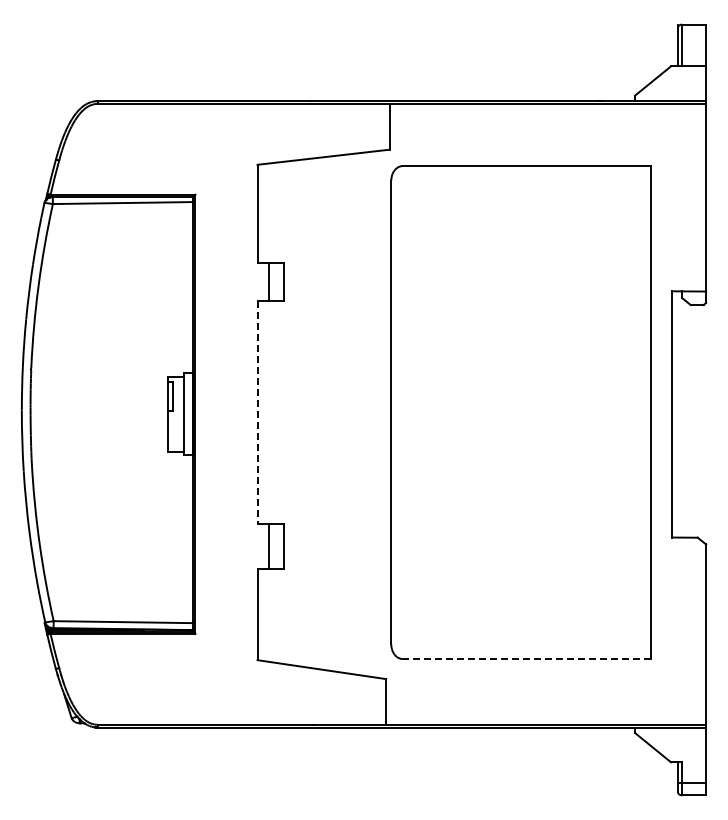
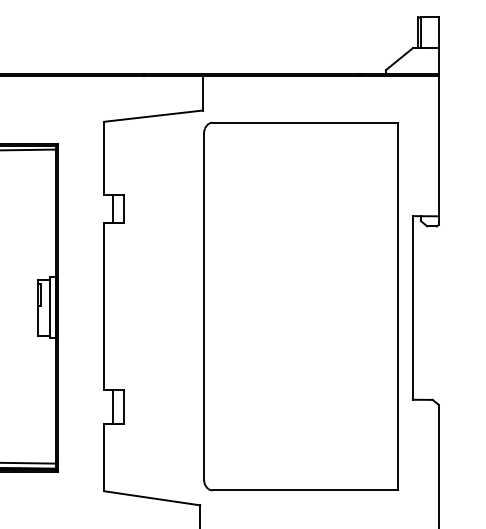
line: (257, 412) -> (104, 306), dashed -> solid
line: (526, 659) -> (304, 490), dashed -> solid

